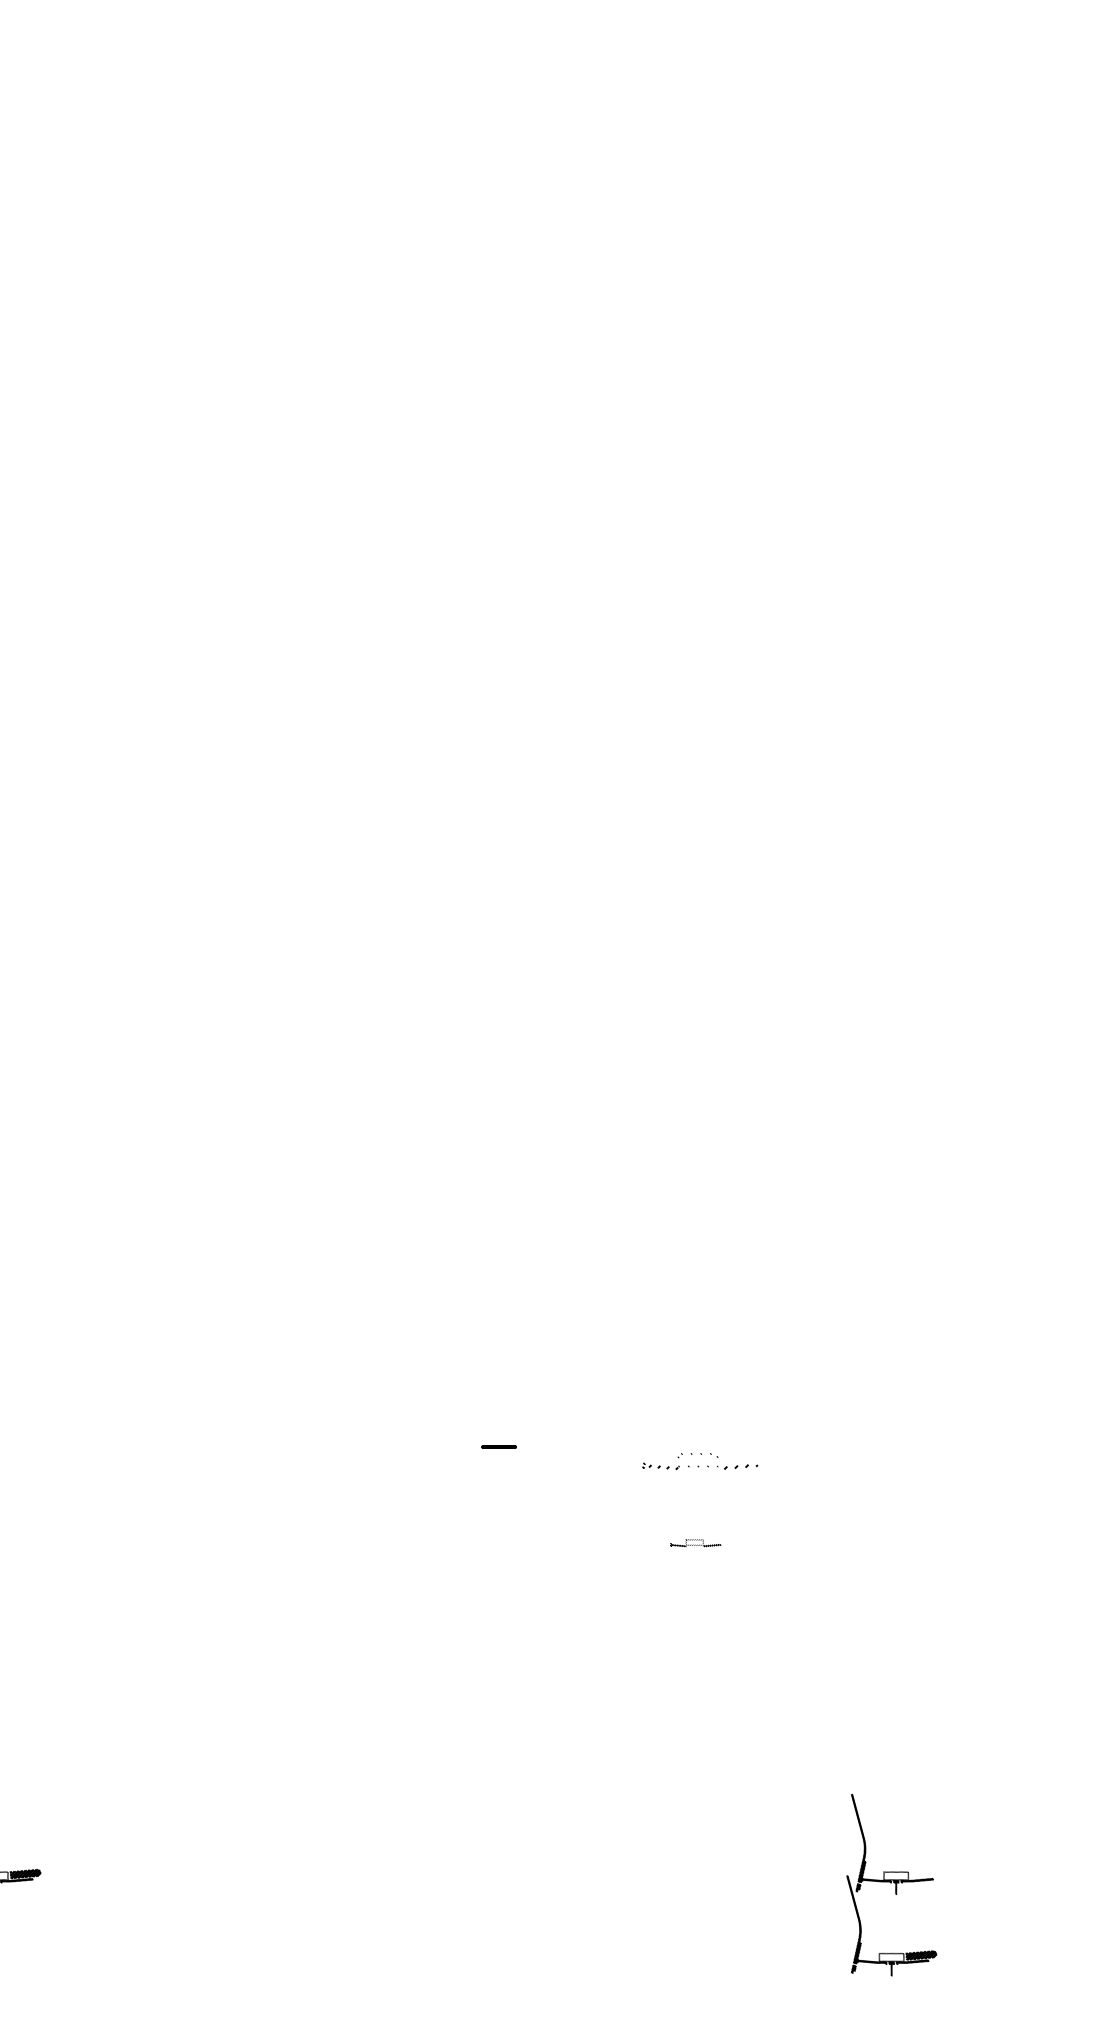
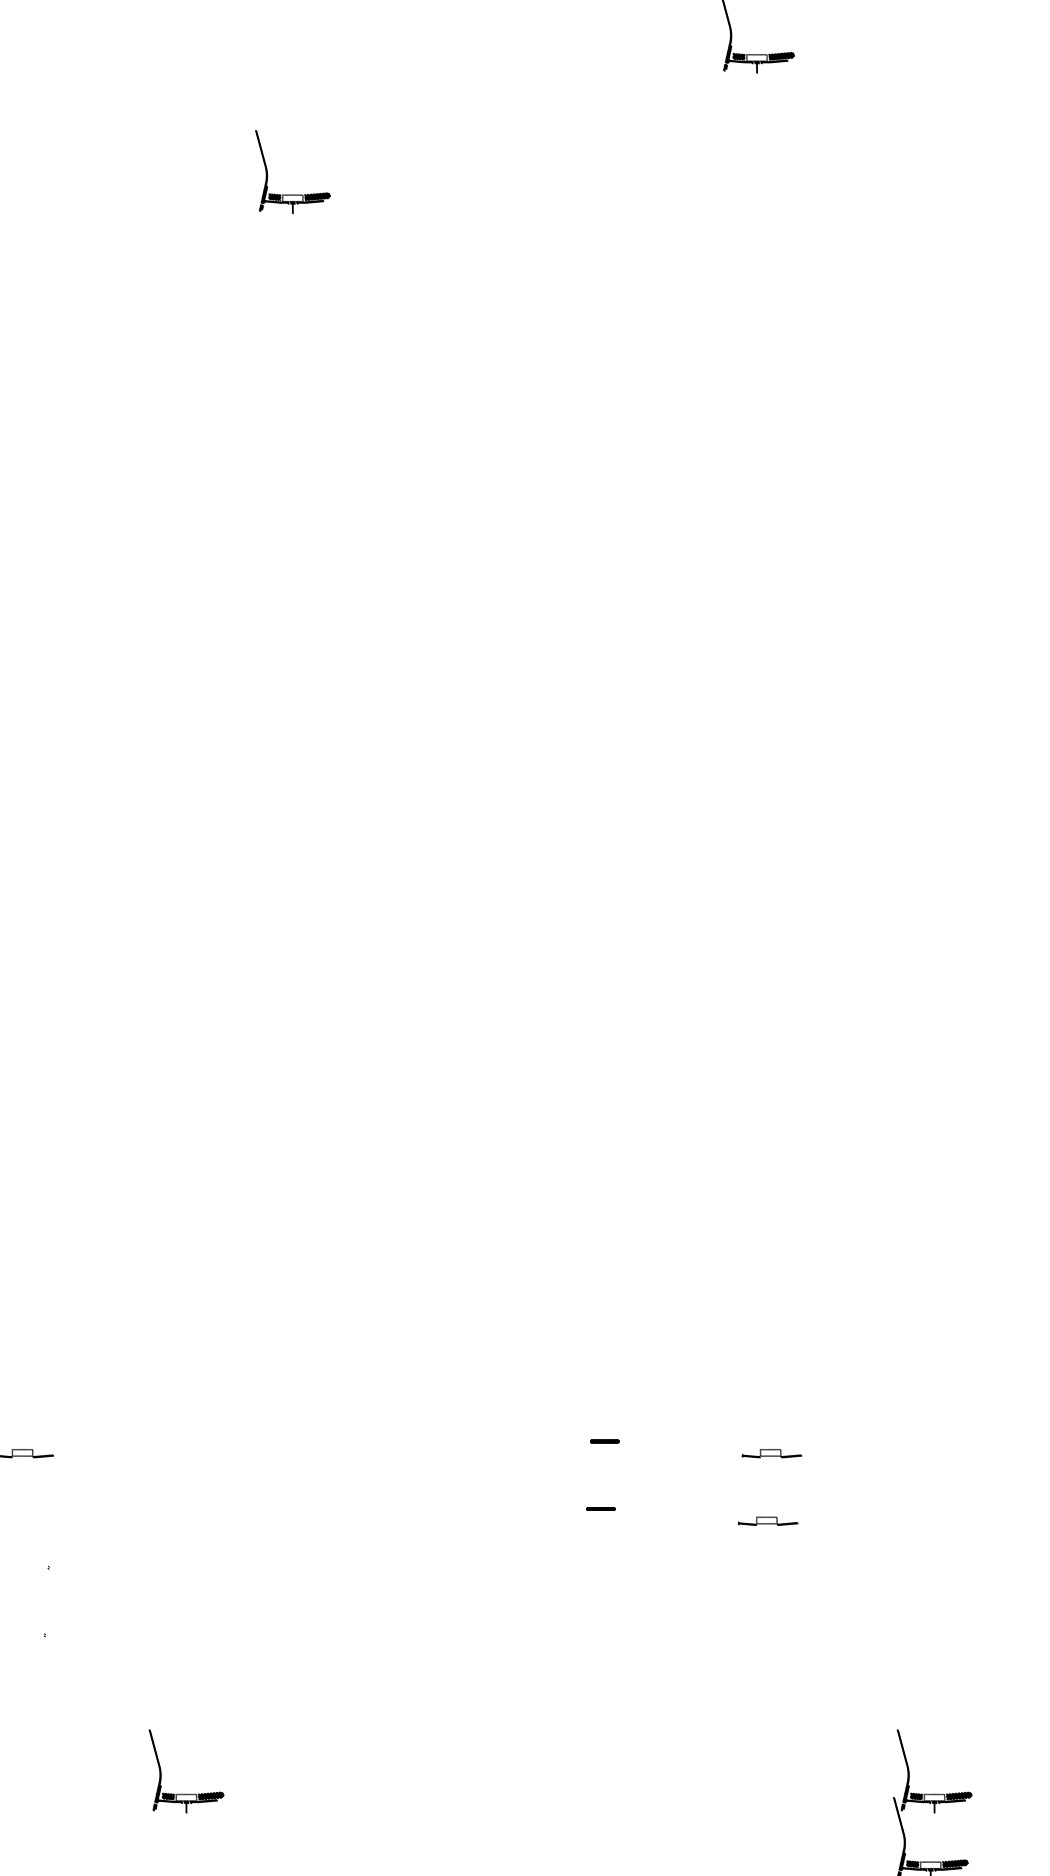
part: (699, 1461) -> (771, 1453), size x0.62
line: (494, 1527) -> (600, 1508), added
part: (695, 1542) -> (767, 1520), size x1.43
hatch: (874, 1874) -> (916, 1796), added
hatch: (926, 1874) -> (959, 1796), added
hatch: (869, 1955) -> (912, 1863), added

